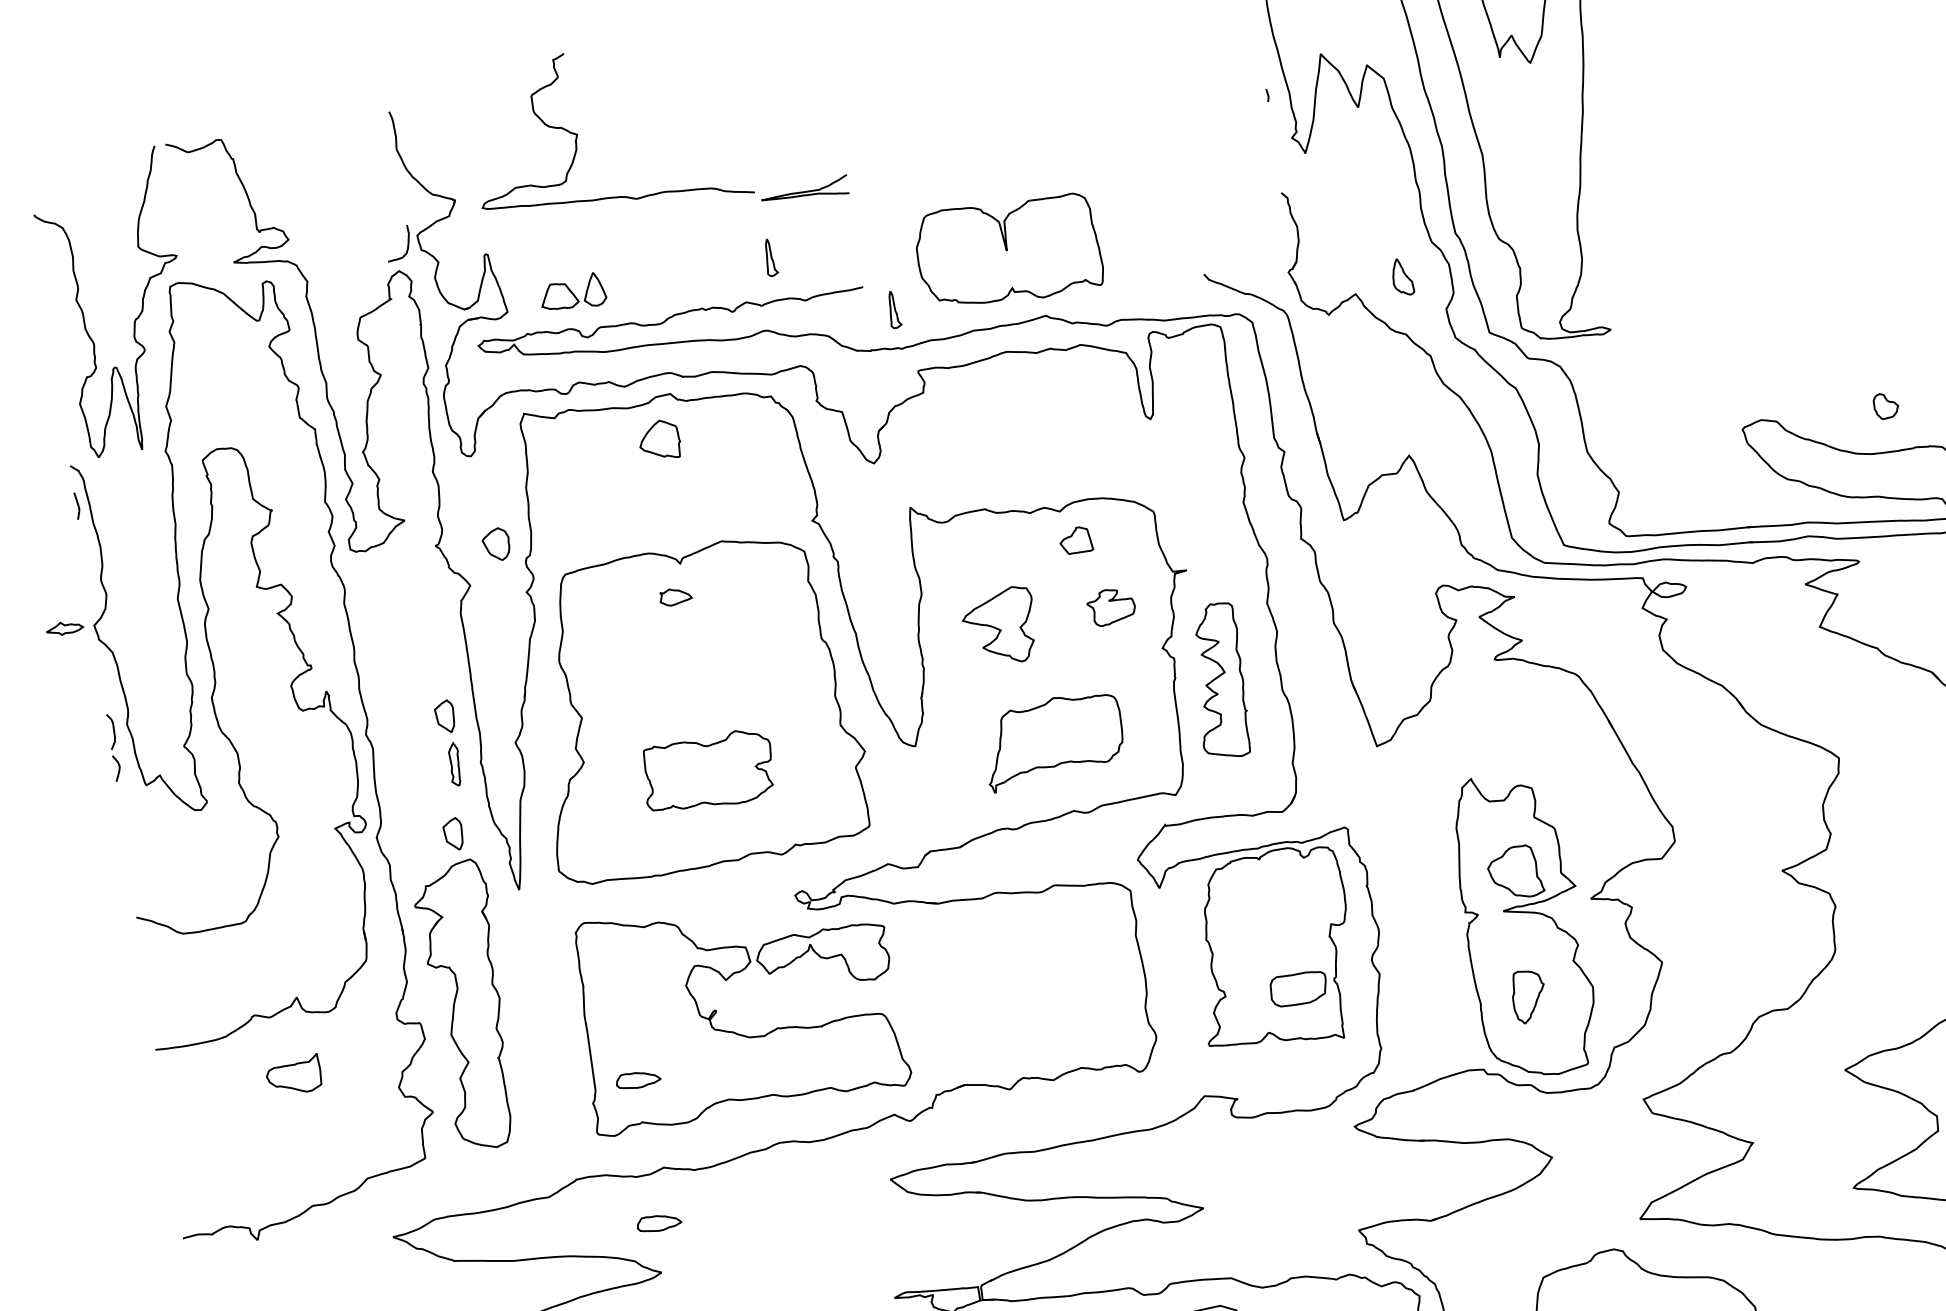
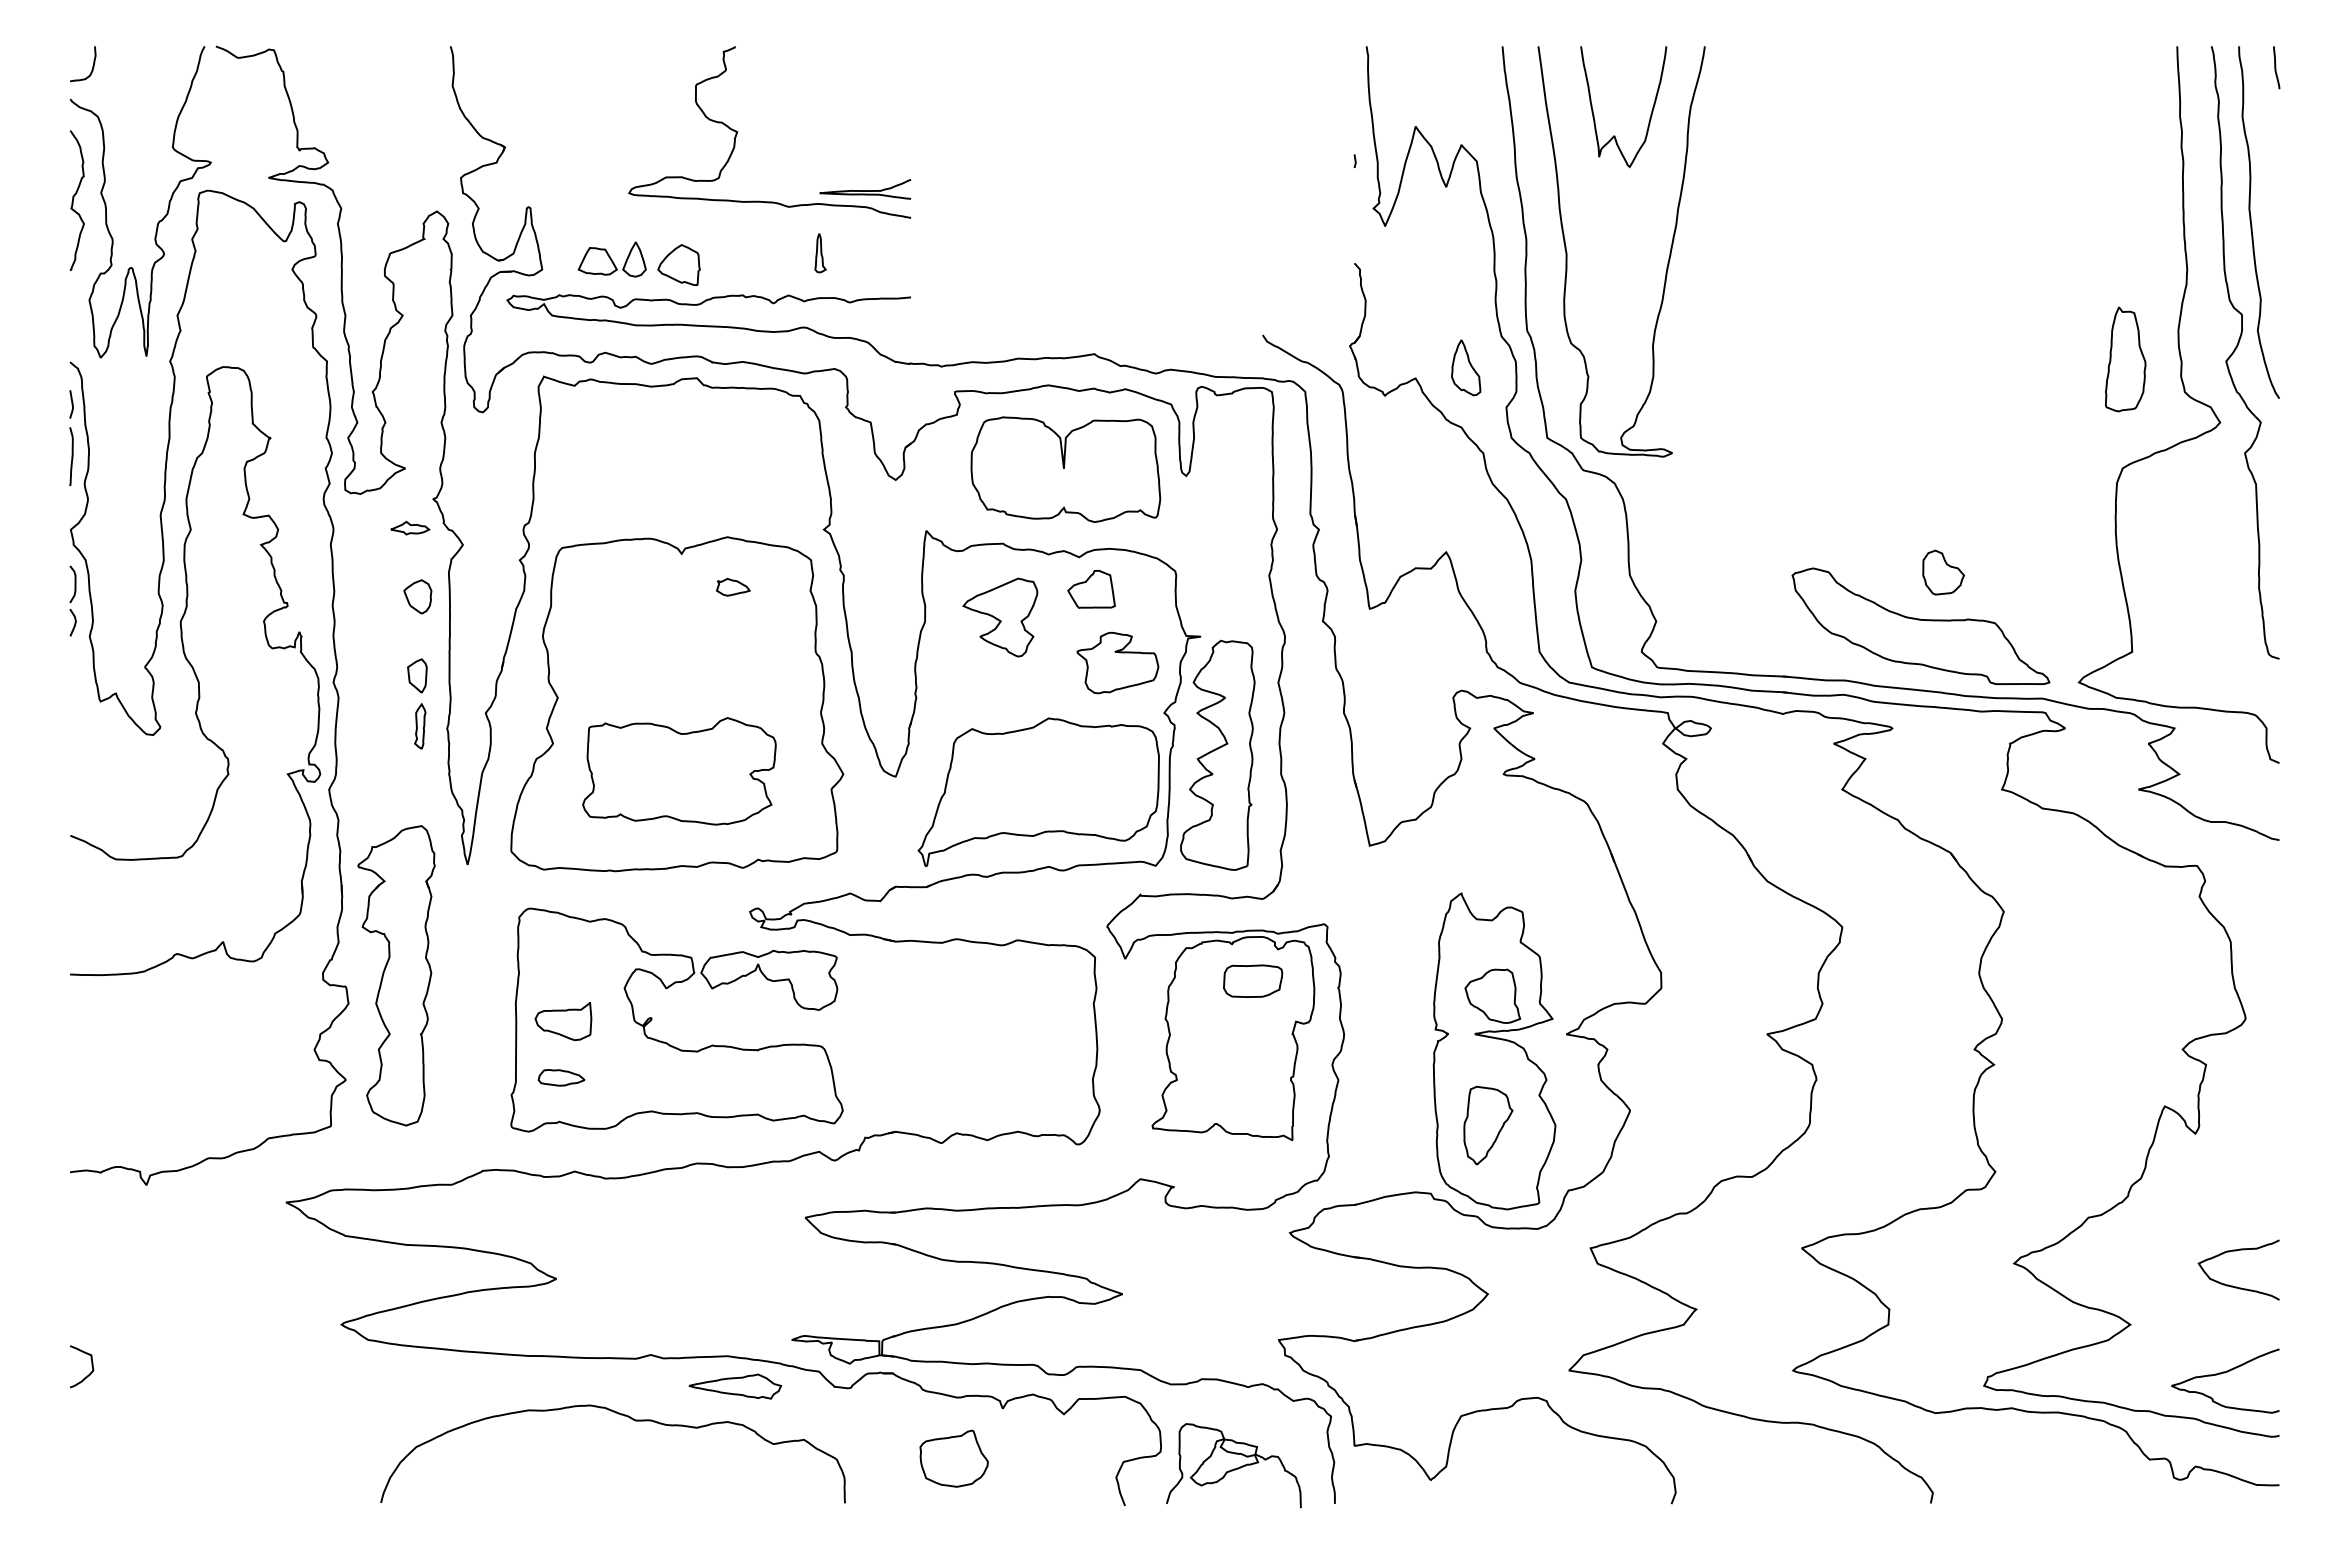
curve: (578, 133) -> (738, 131), moved
curve: (407, 243) -> (92, 65), moved
part: (1008, 251) -> (1065, 469), moved
part: (1402, 276) -> (1466, 367), size x1.43
curve: (51, 309) -> (74, 198), added
part: (894, 309) -> (939, 325), removed
part: (1886, 405) -> (1943, 572), size x1.67
part: (659, 440) -> (678, 265), moved
part: (1075, 540) -> (1091, 589), size x1.43
part: (495, 544) -> (417, 596), moved
curve: (84, 555) -> (71, 456), added
part: (676, 596) -> (733, 587), moved
part: (1110, 606) -> (1117, 662), size x1.67
part: (999, 626) -> (1000, 617), moved
part: (64, 627) -> (410, 527), moved
part: (1219, 680) -> (1217, 754), size x1.43
part: (1053, 740) -> (1038, 791), size x1.67
part: (113, 747) -> (72, 600), moved
part: (708, 771) -> (679, 771), size x1.43
part: (453, 833) -> (408, 797), removed
part: (1299, 988) -> (1253, 980), moved
part: (1529, 996) -> (1488, 1125), size x1.43
part: (293, 1075) -> (563, 1021), moved
part: (659, 1222) -> (561, 1227), removed

